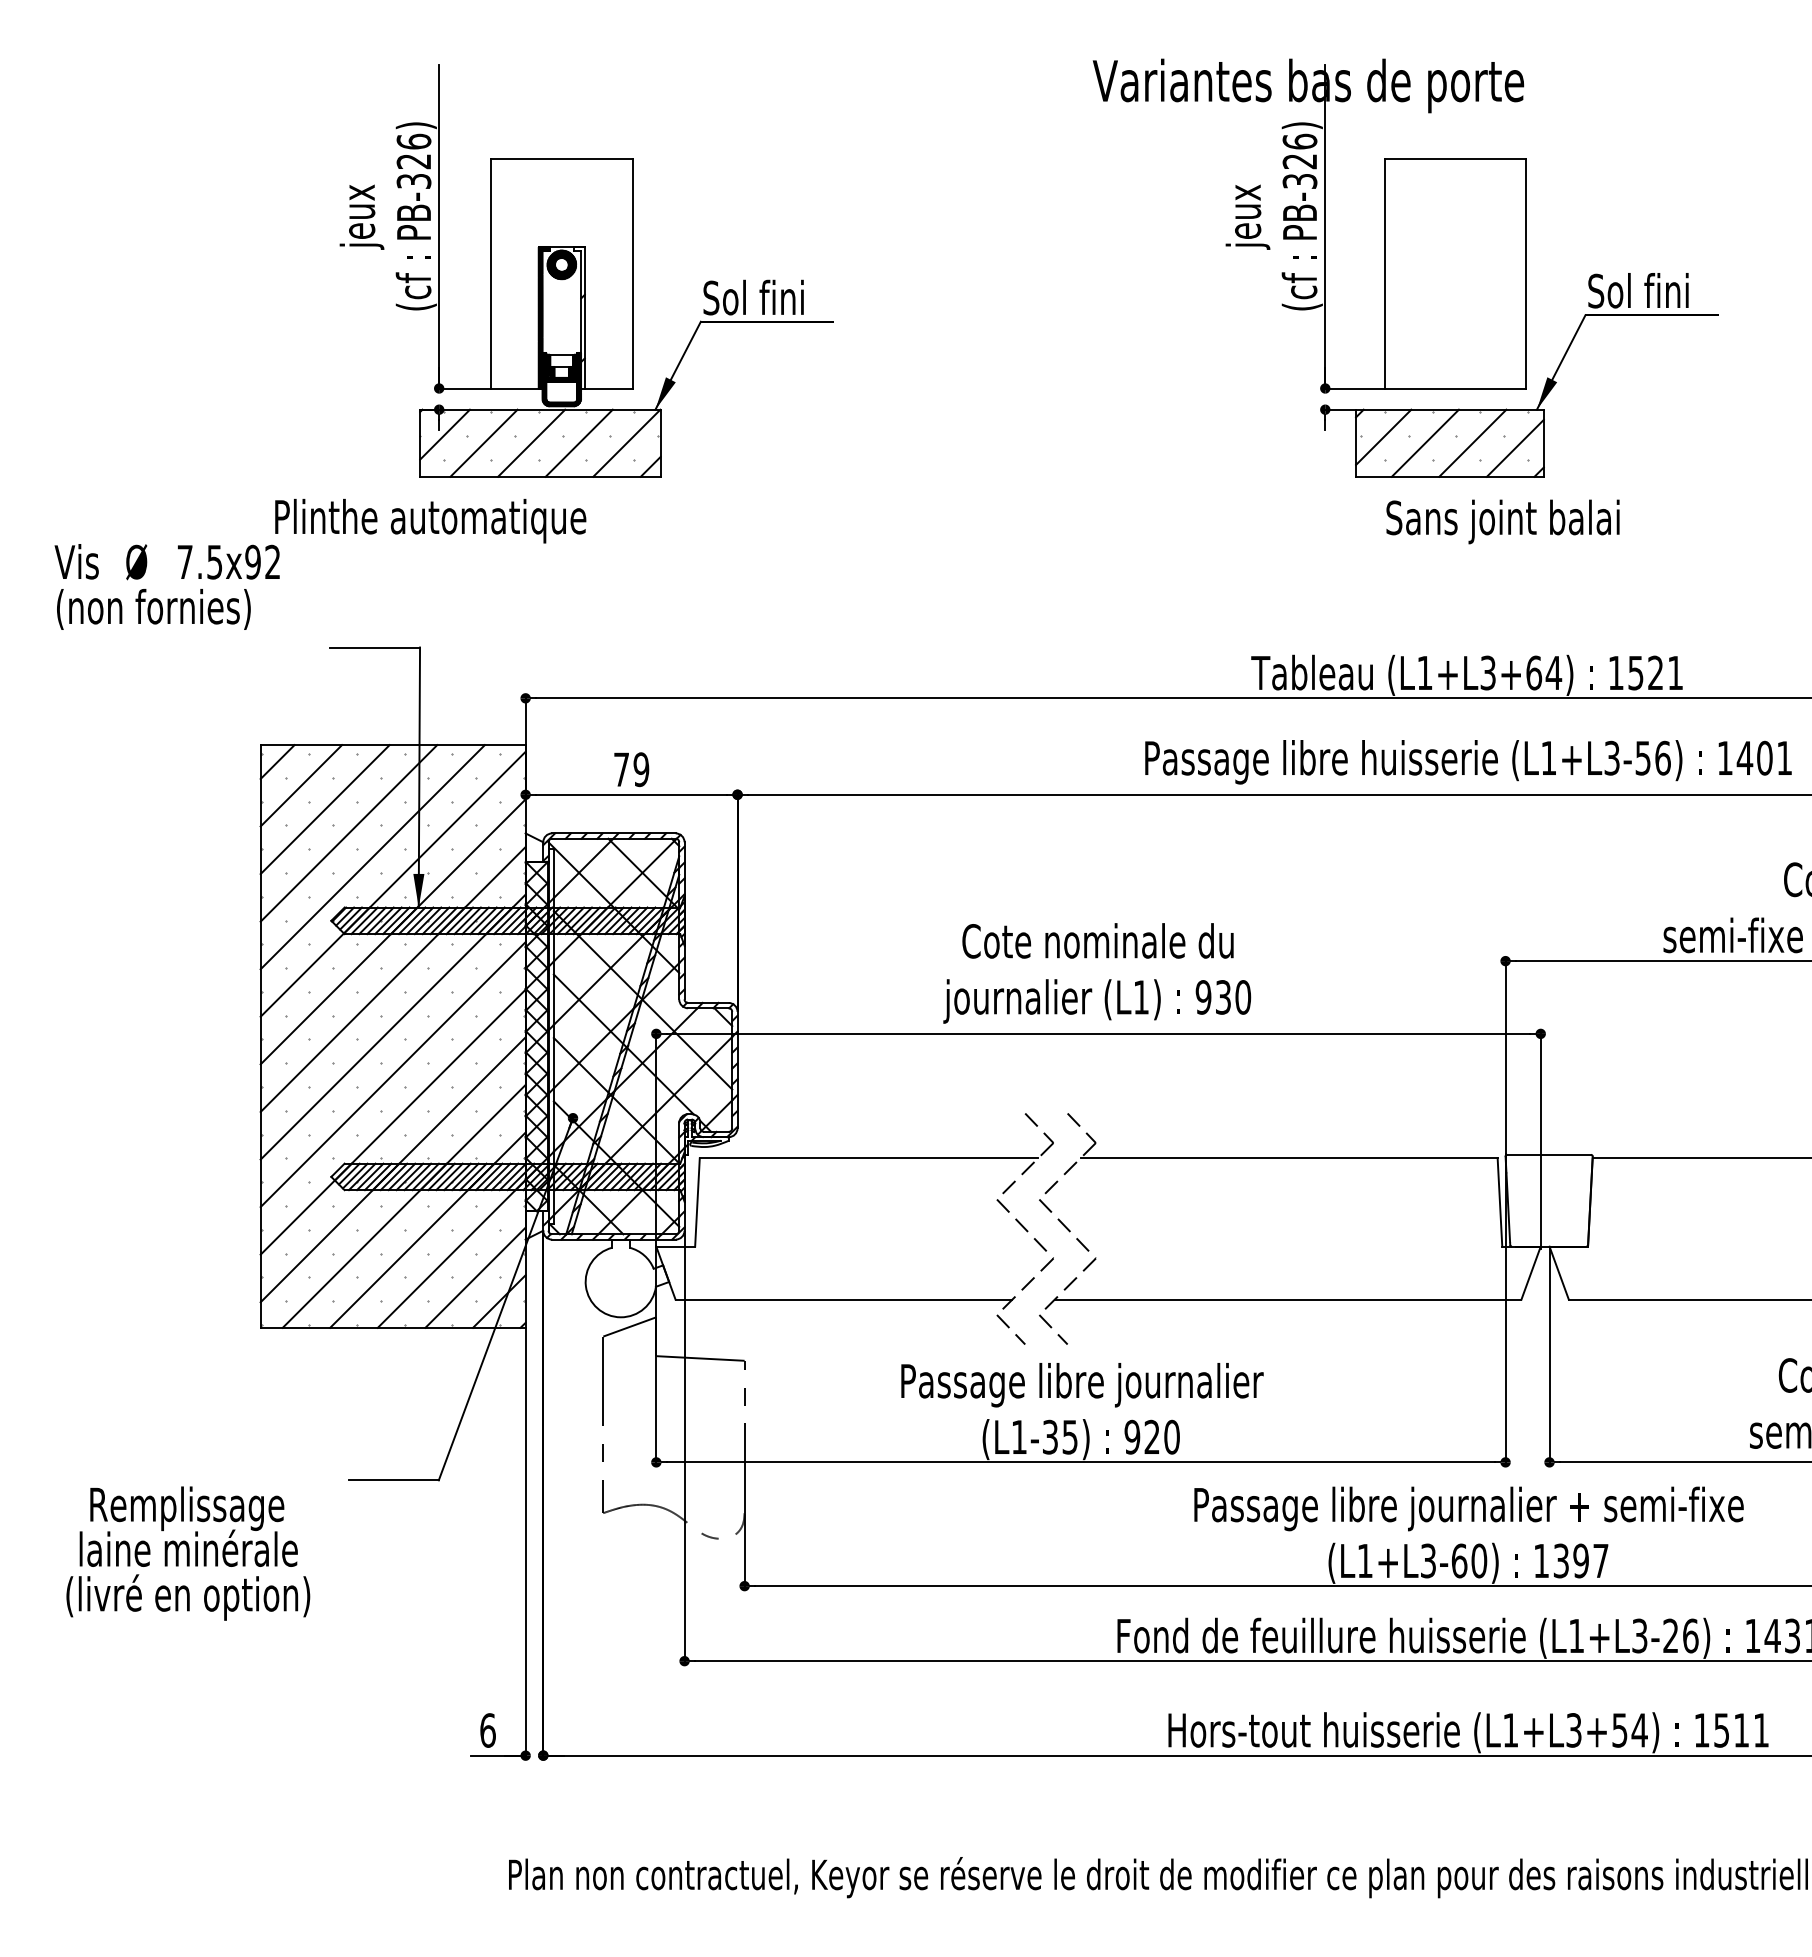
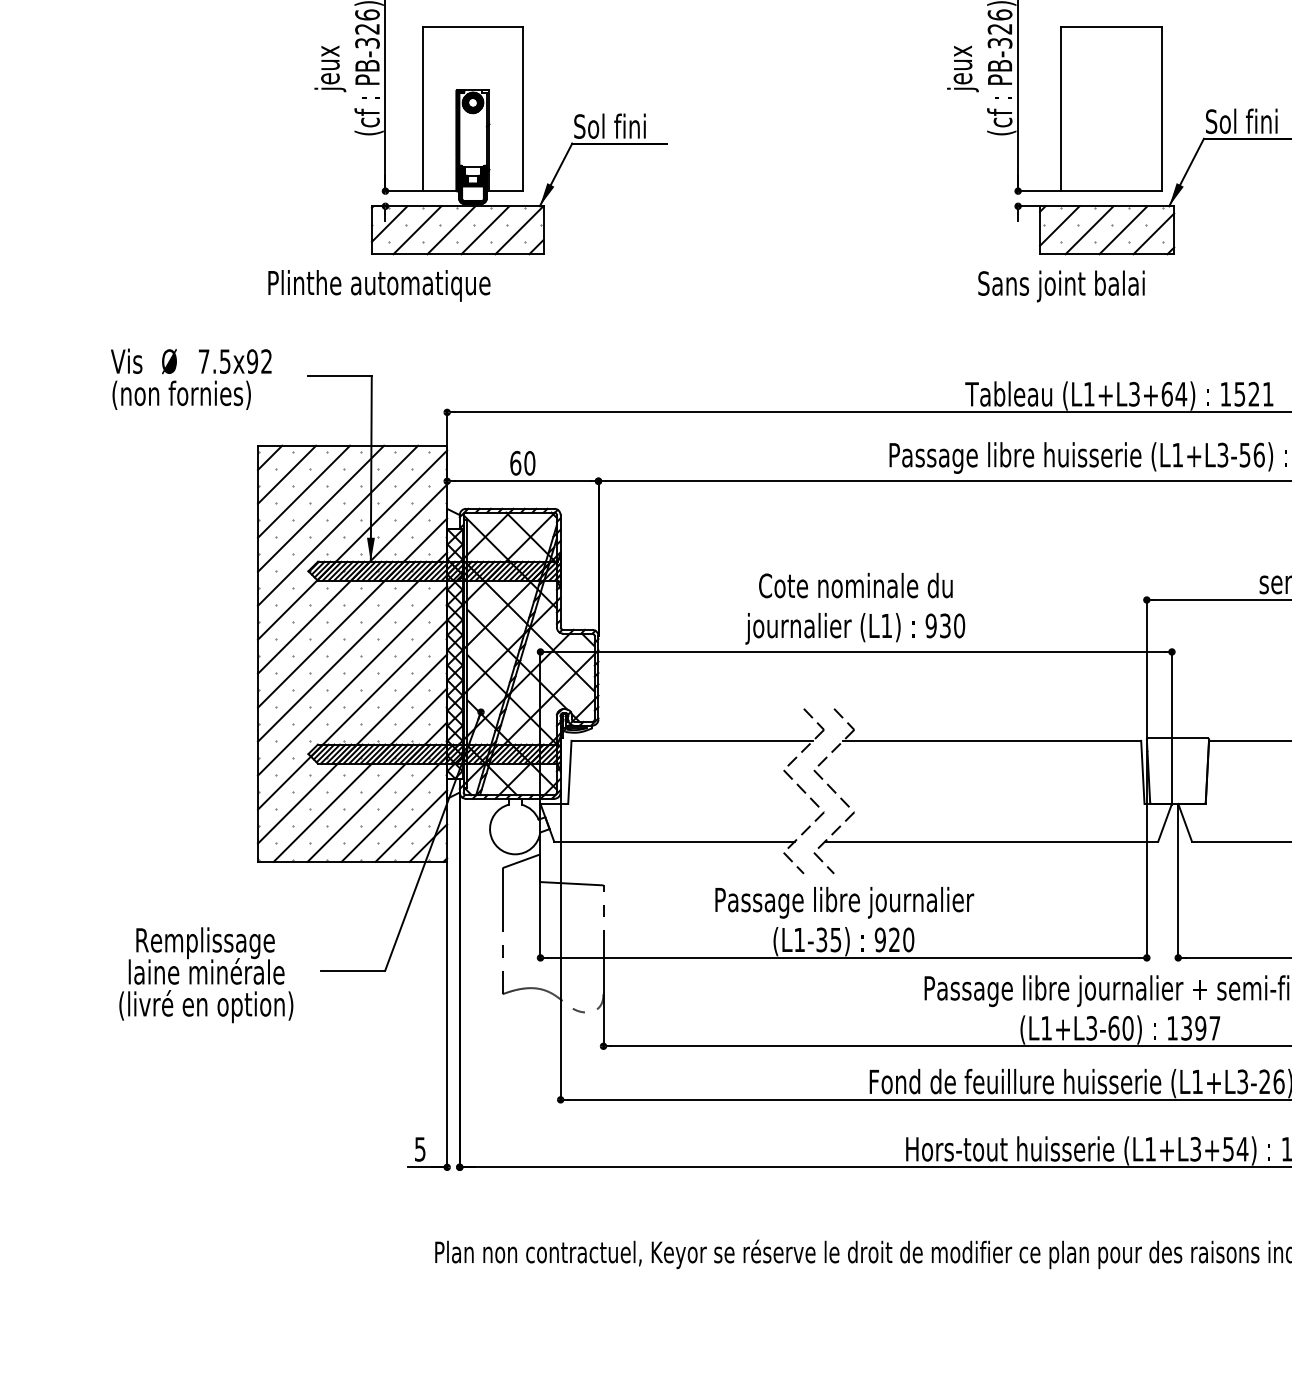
text: (1502, 521) -> (1061, 286), moved
text: (166, 586) -> (190, 378), moved
text: (631, 769) -> (522, 463), 79 -> 60
text: (188, 1553) -> (206, 975), moved
text: (487, 1730) -> (419, 1149), 6 -> 5

